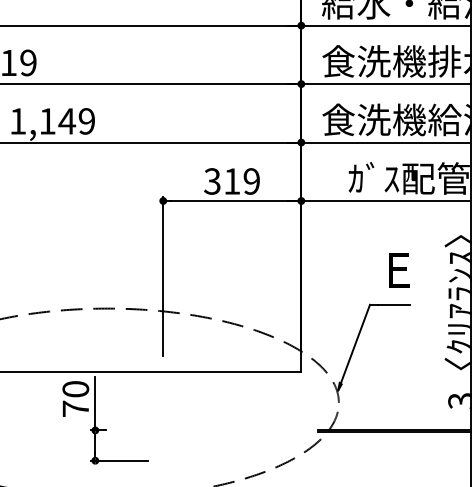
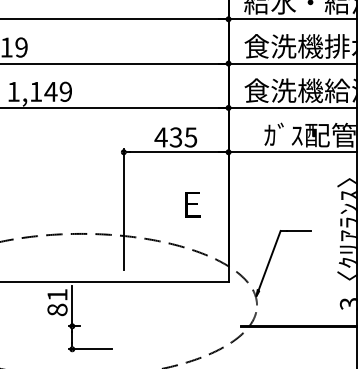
text: (231, 181) -> (175, 137), 319 -> 435
text: (399, 270) -> (193, 204), moved
text: (75, 398) -> (57, 302), 70 -> 81

